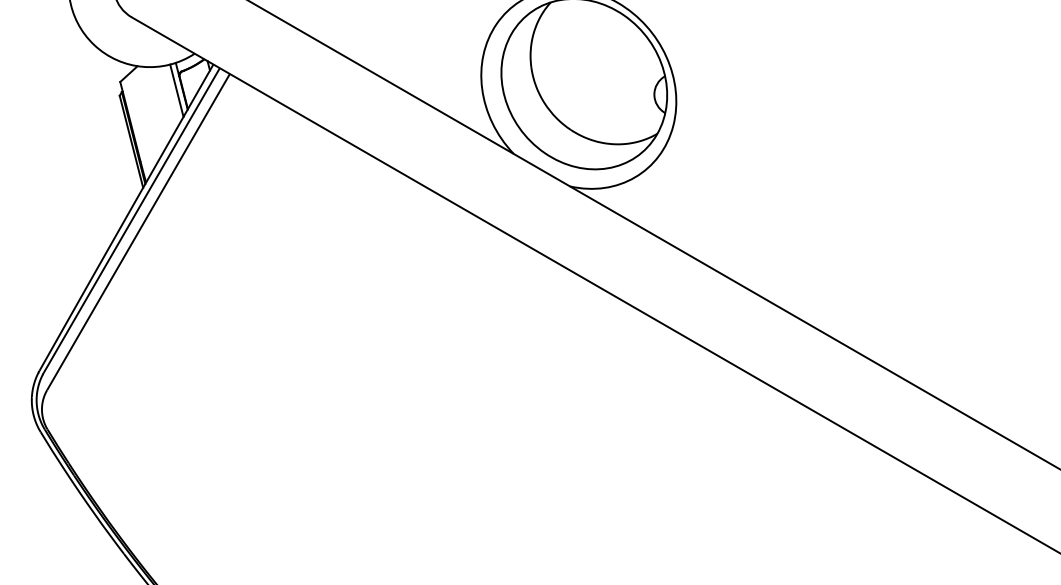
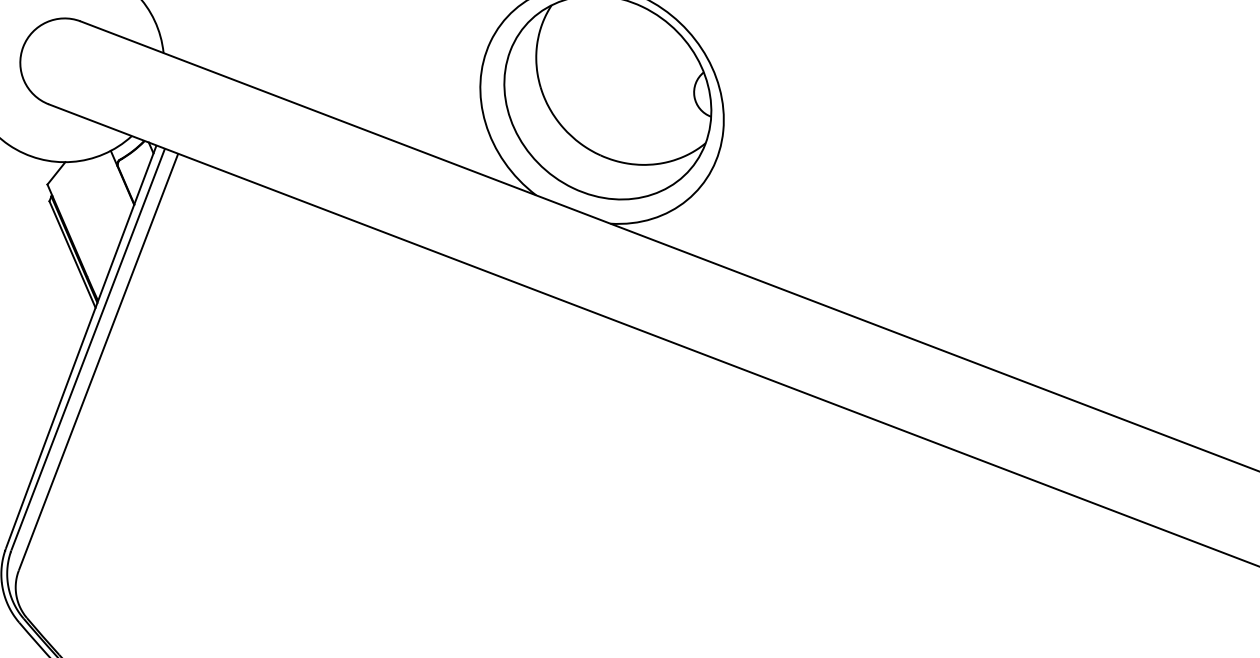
line: (176, 90) -> (116, 183), removed

